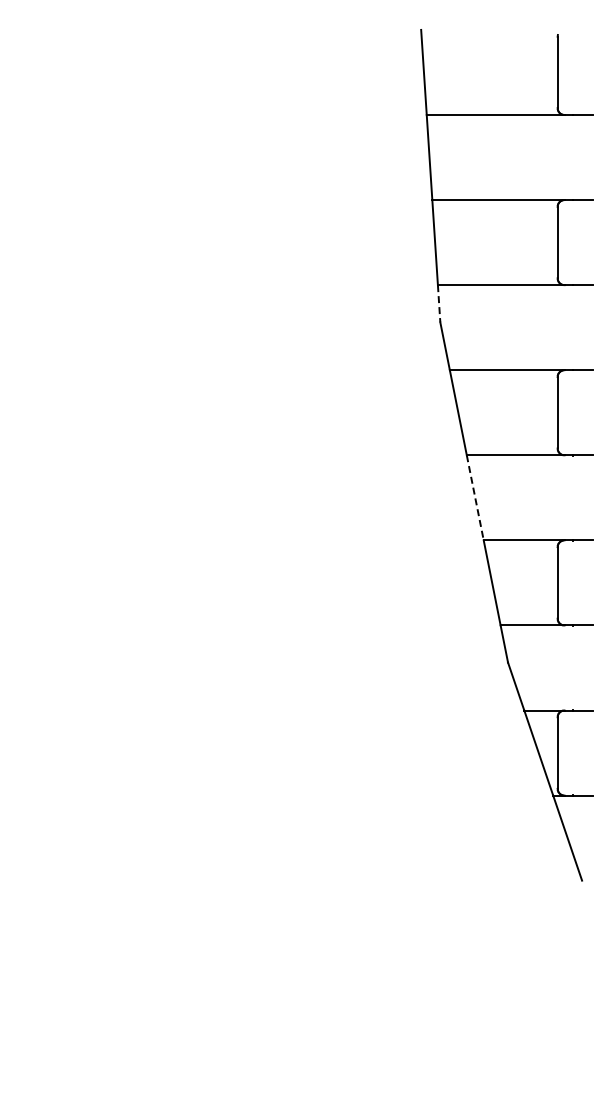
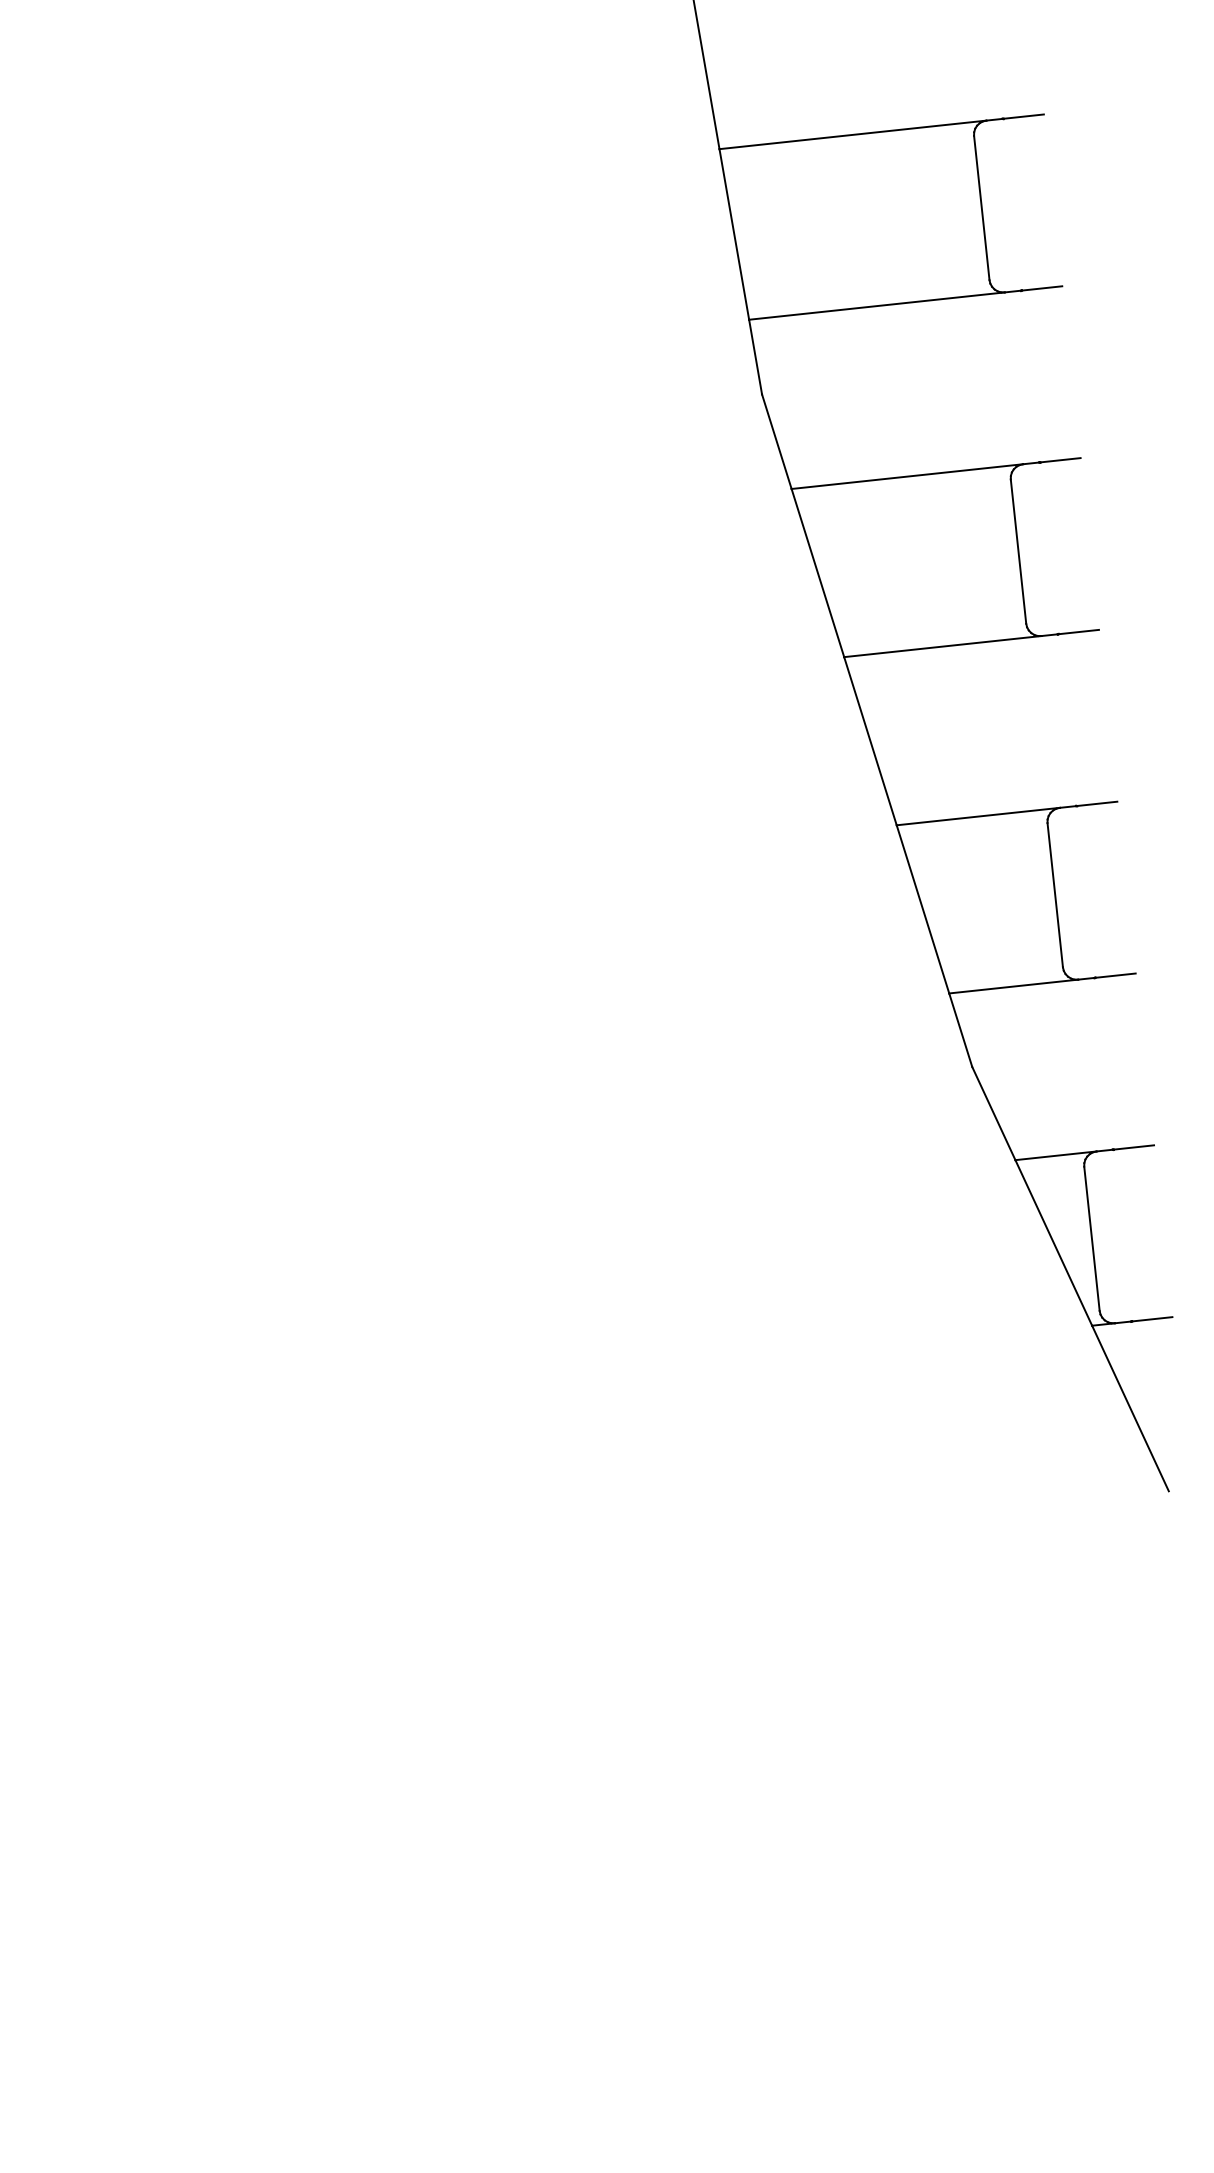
line: (439, 303) -> (756, 356), dashed -> solid
line: (475, 498) -> (871, 742), dashed -> solid

